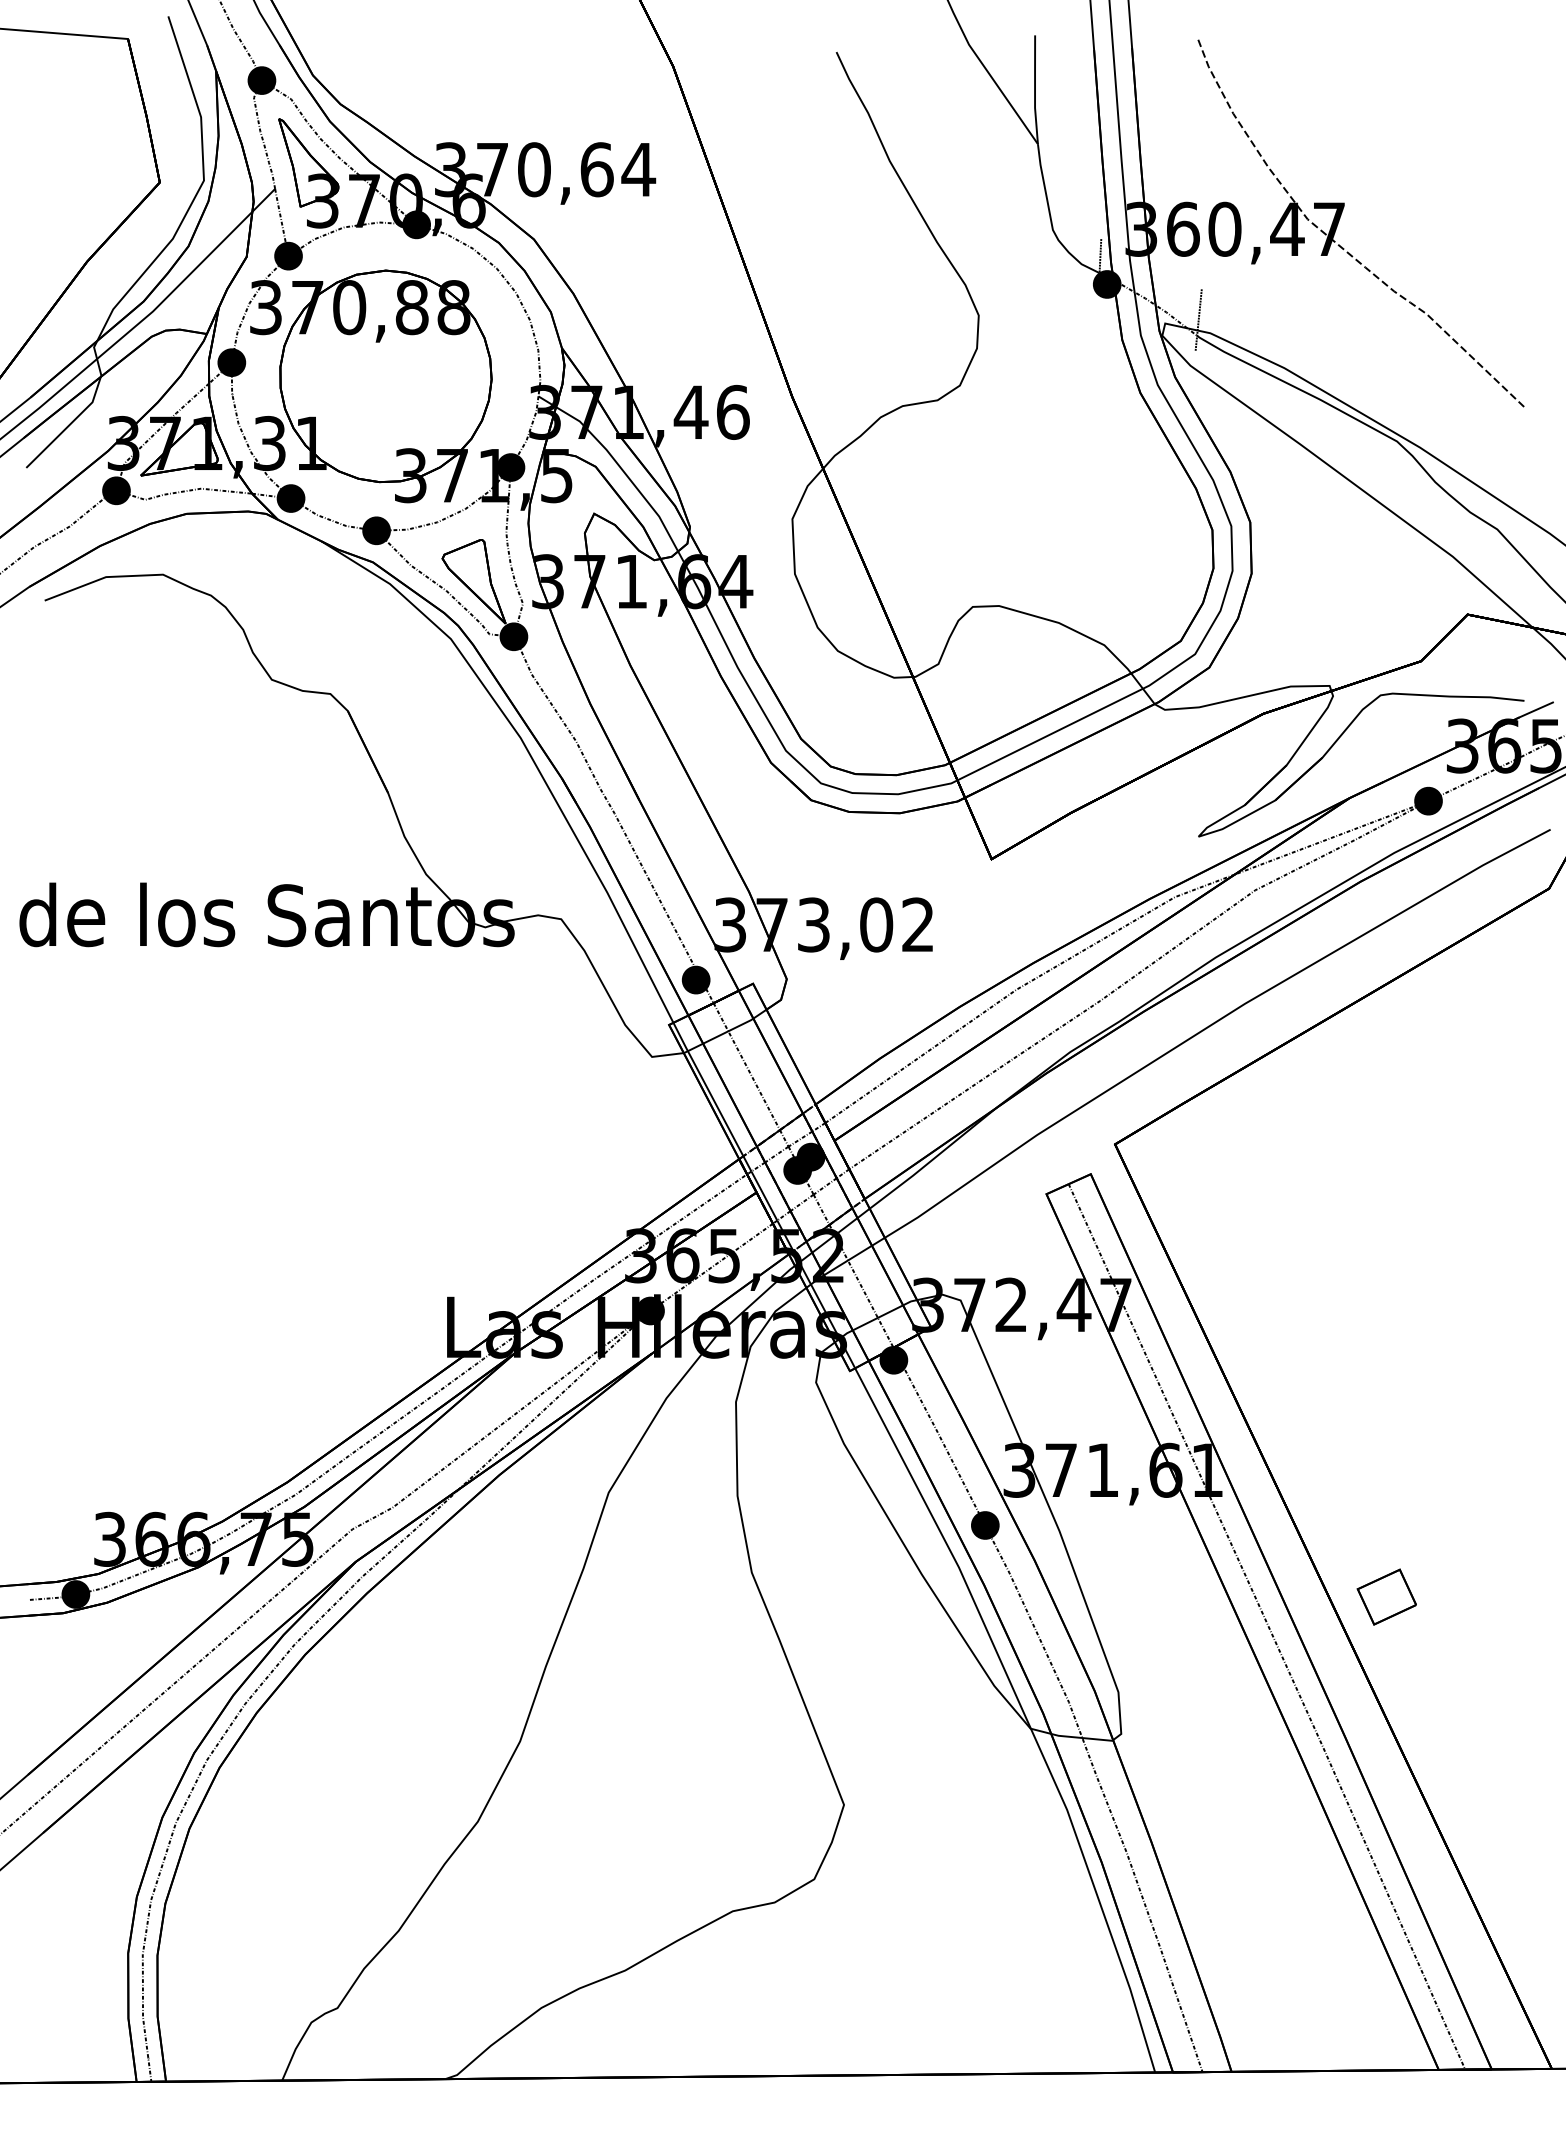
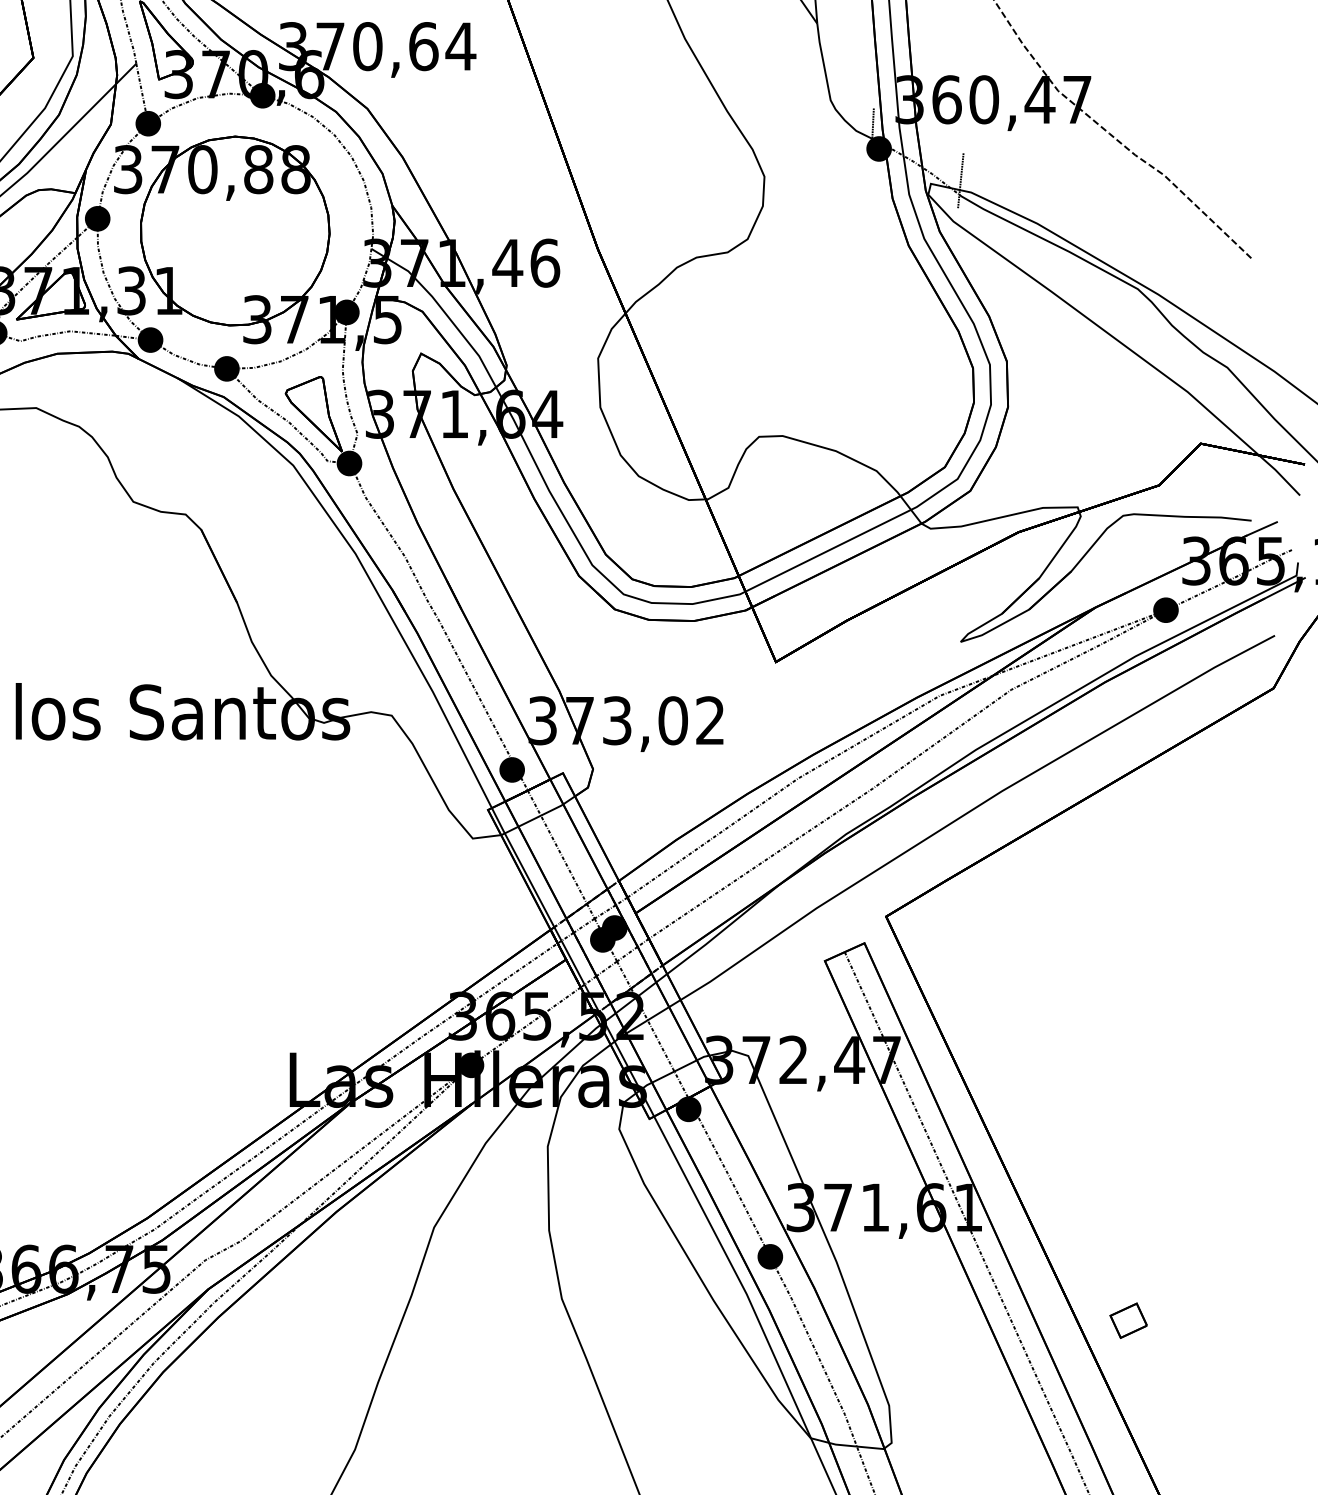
part: (1386, 1596) -> (1128, 1320), size x0.7

